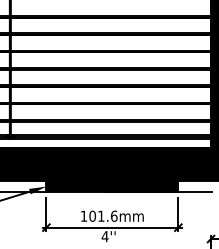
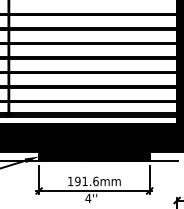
text: (92, 216) -> (77, 181), 101.6mm -> 191.6mm

